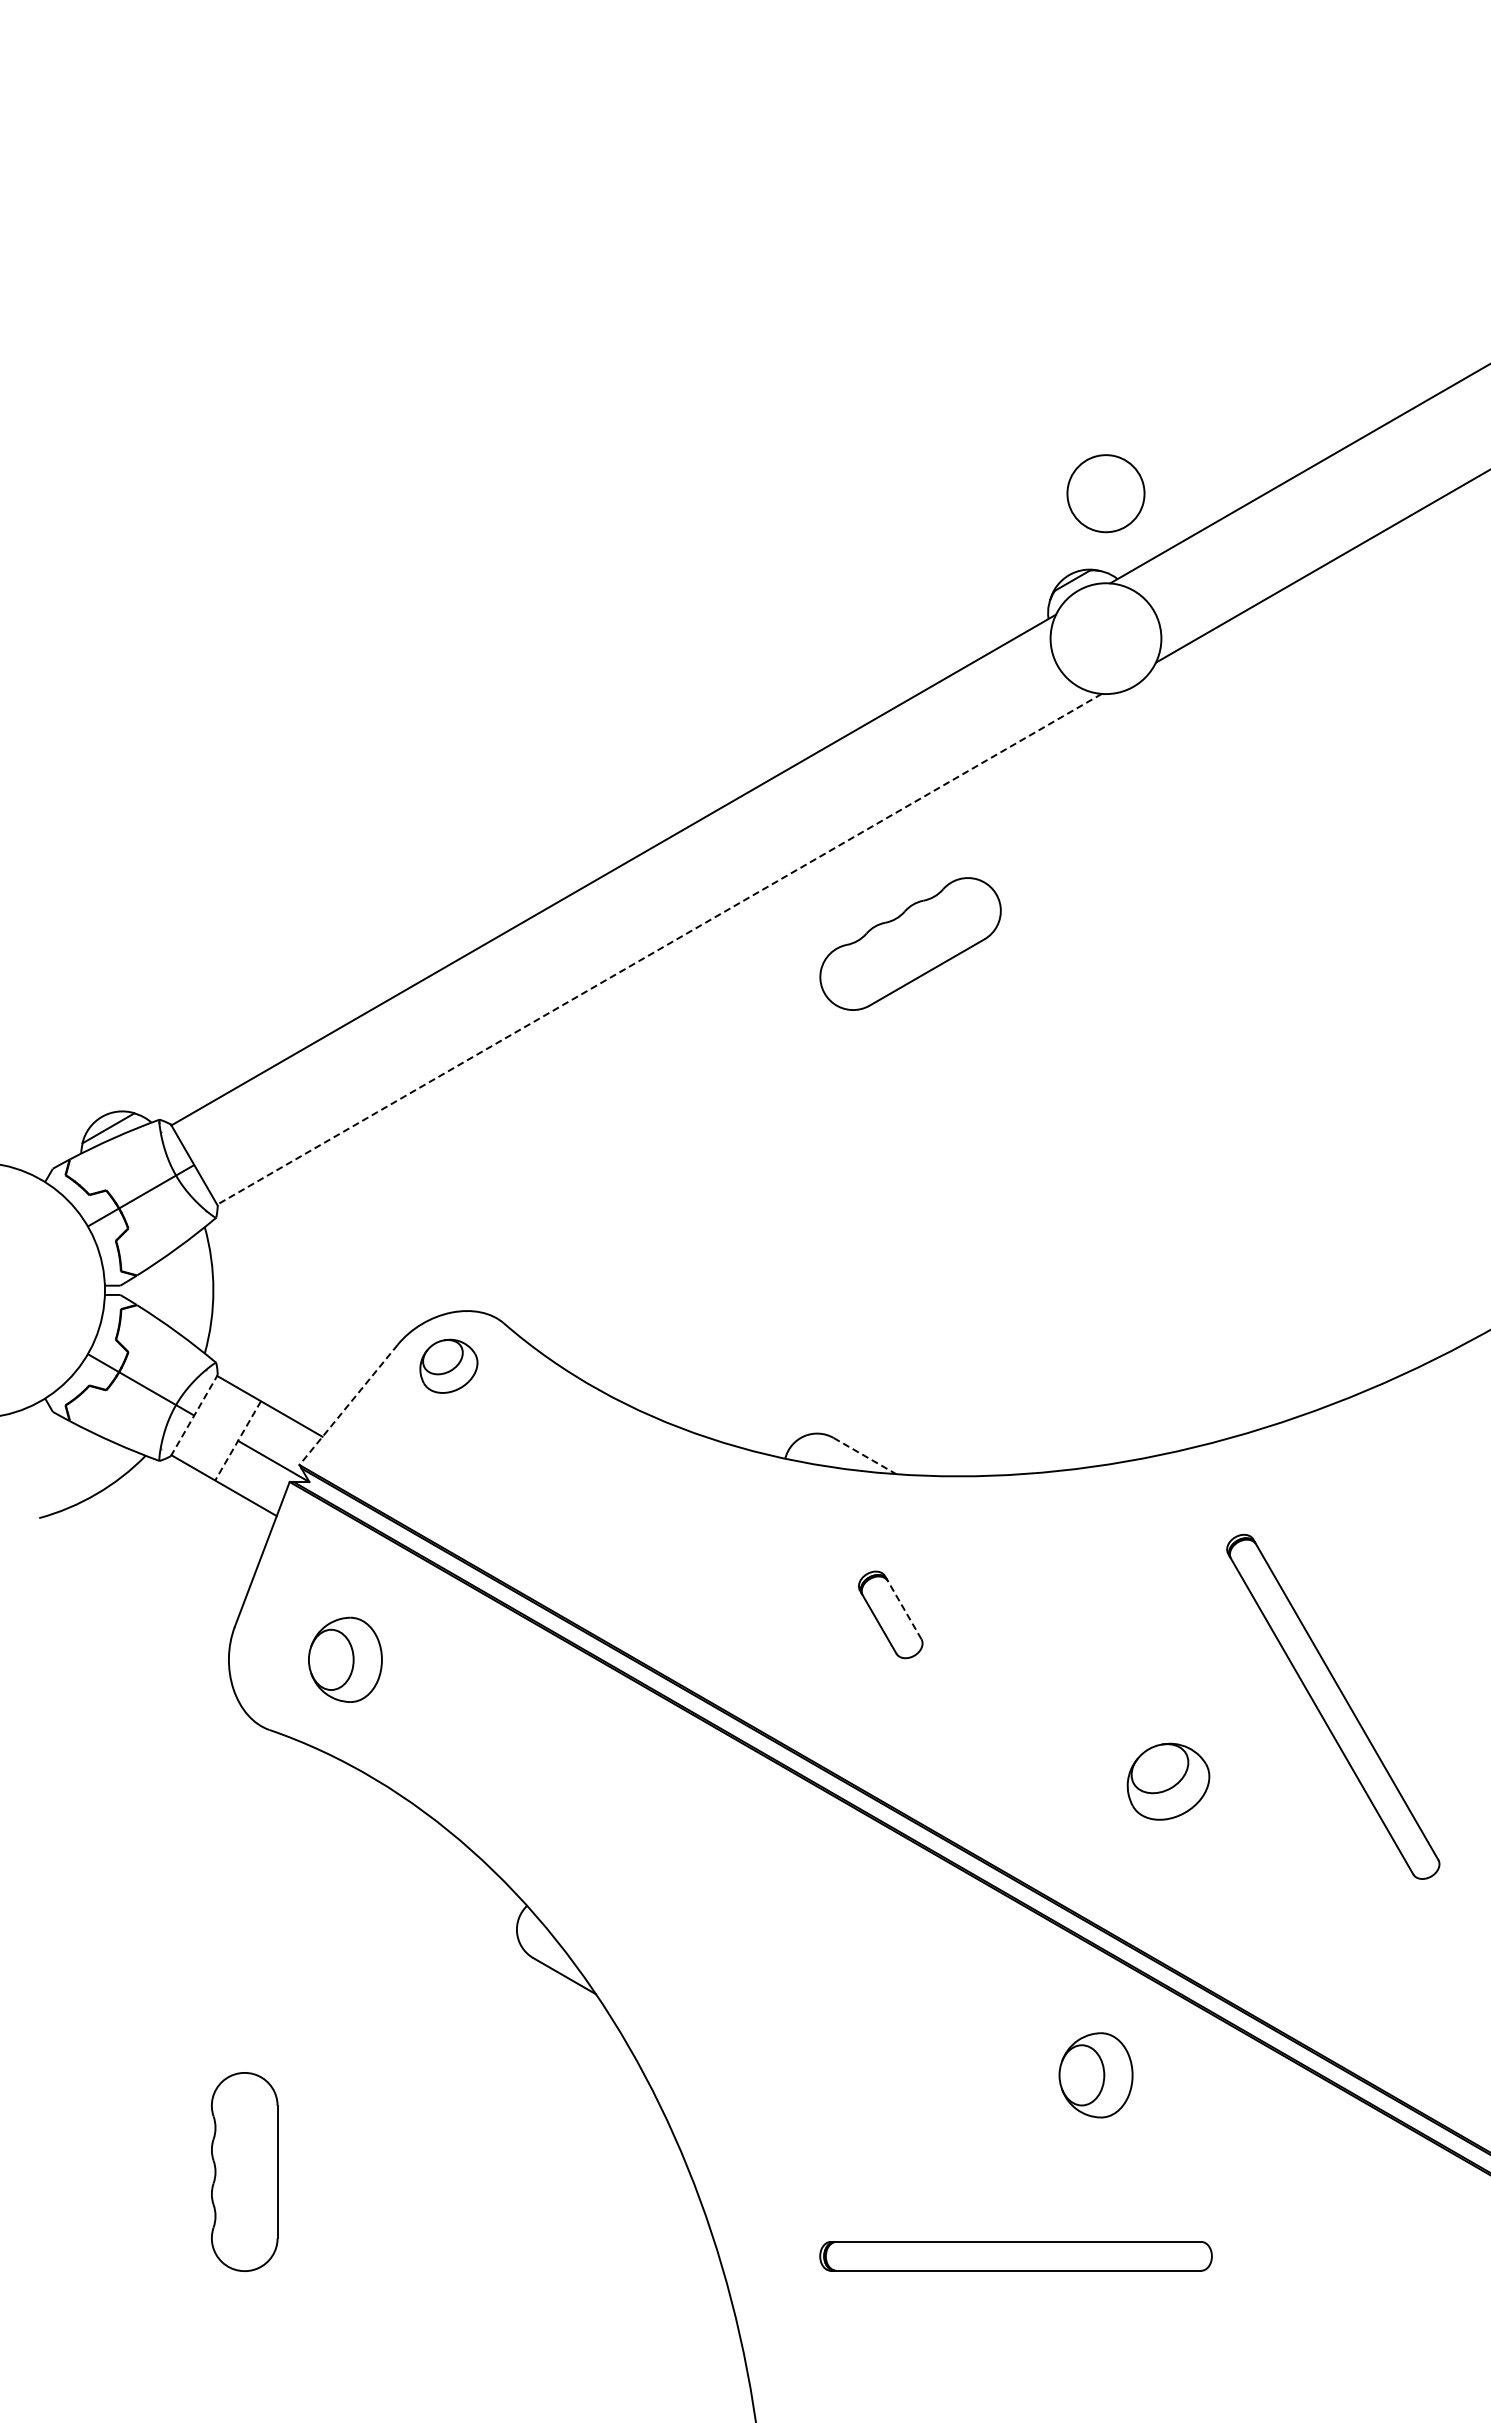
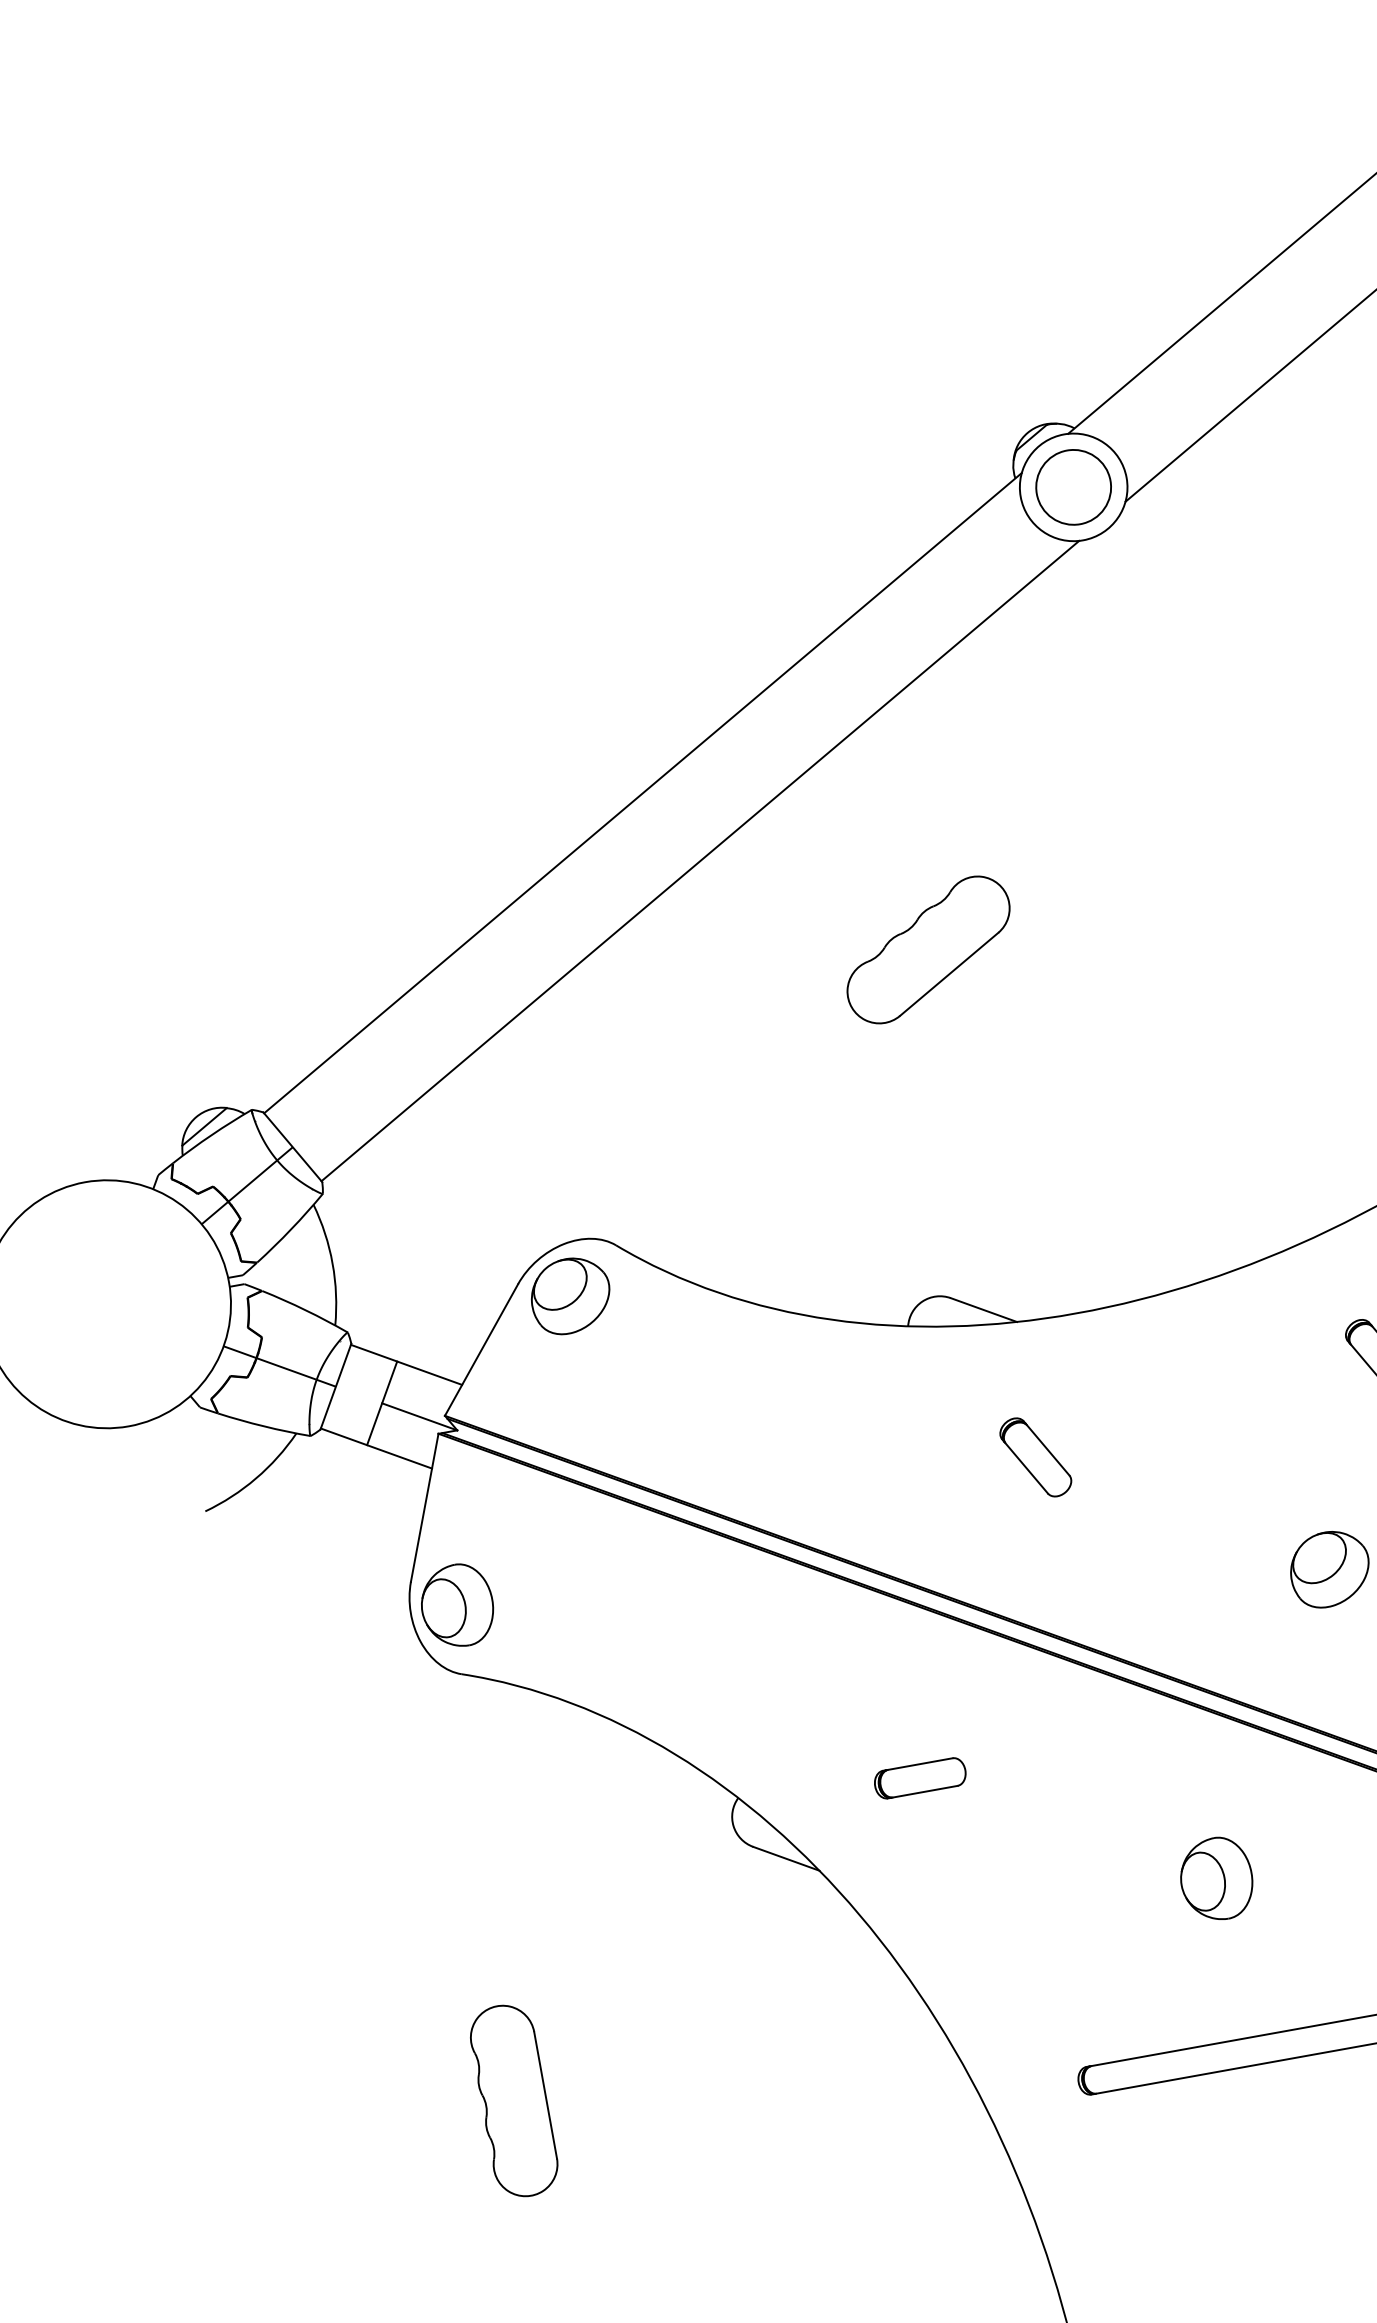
circle: (1105, 493) -> (1073, 487), moved
part: (910, 943) -> (928, 949), moved
line: (659, 949) -> (700, 861), dashed -> solid
part: (448, 1366) -> (570, 1296), size x1.43
line: (348, 1404) -> (481, 1349), dashed -> solid
line: (194, 1415) -> (336, 1386), dashed -> solid
line: (238, 1440) -> (382, 1402), dashed -> solid
line: (865, 1456) -> (984, 1310), dashed -> solid
line: (903, 1607) -> (1046, 1448), dashed -> solid
part: (345, 1659) -> (457, 1605), moved
part: (715, 1918) -> (920, 1777), added
part: (1095, 2075) -> (1216, 1879), moved

